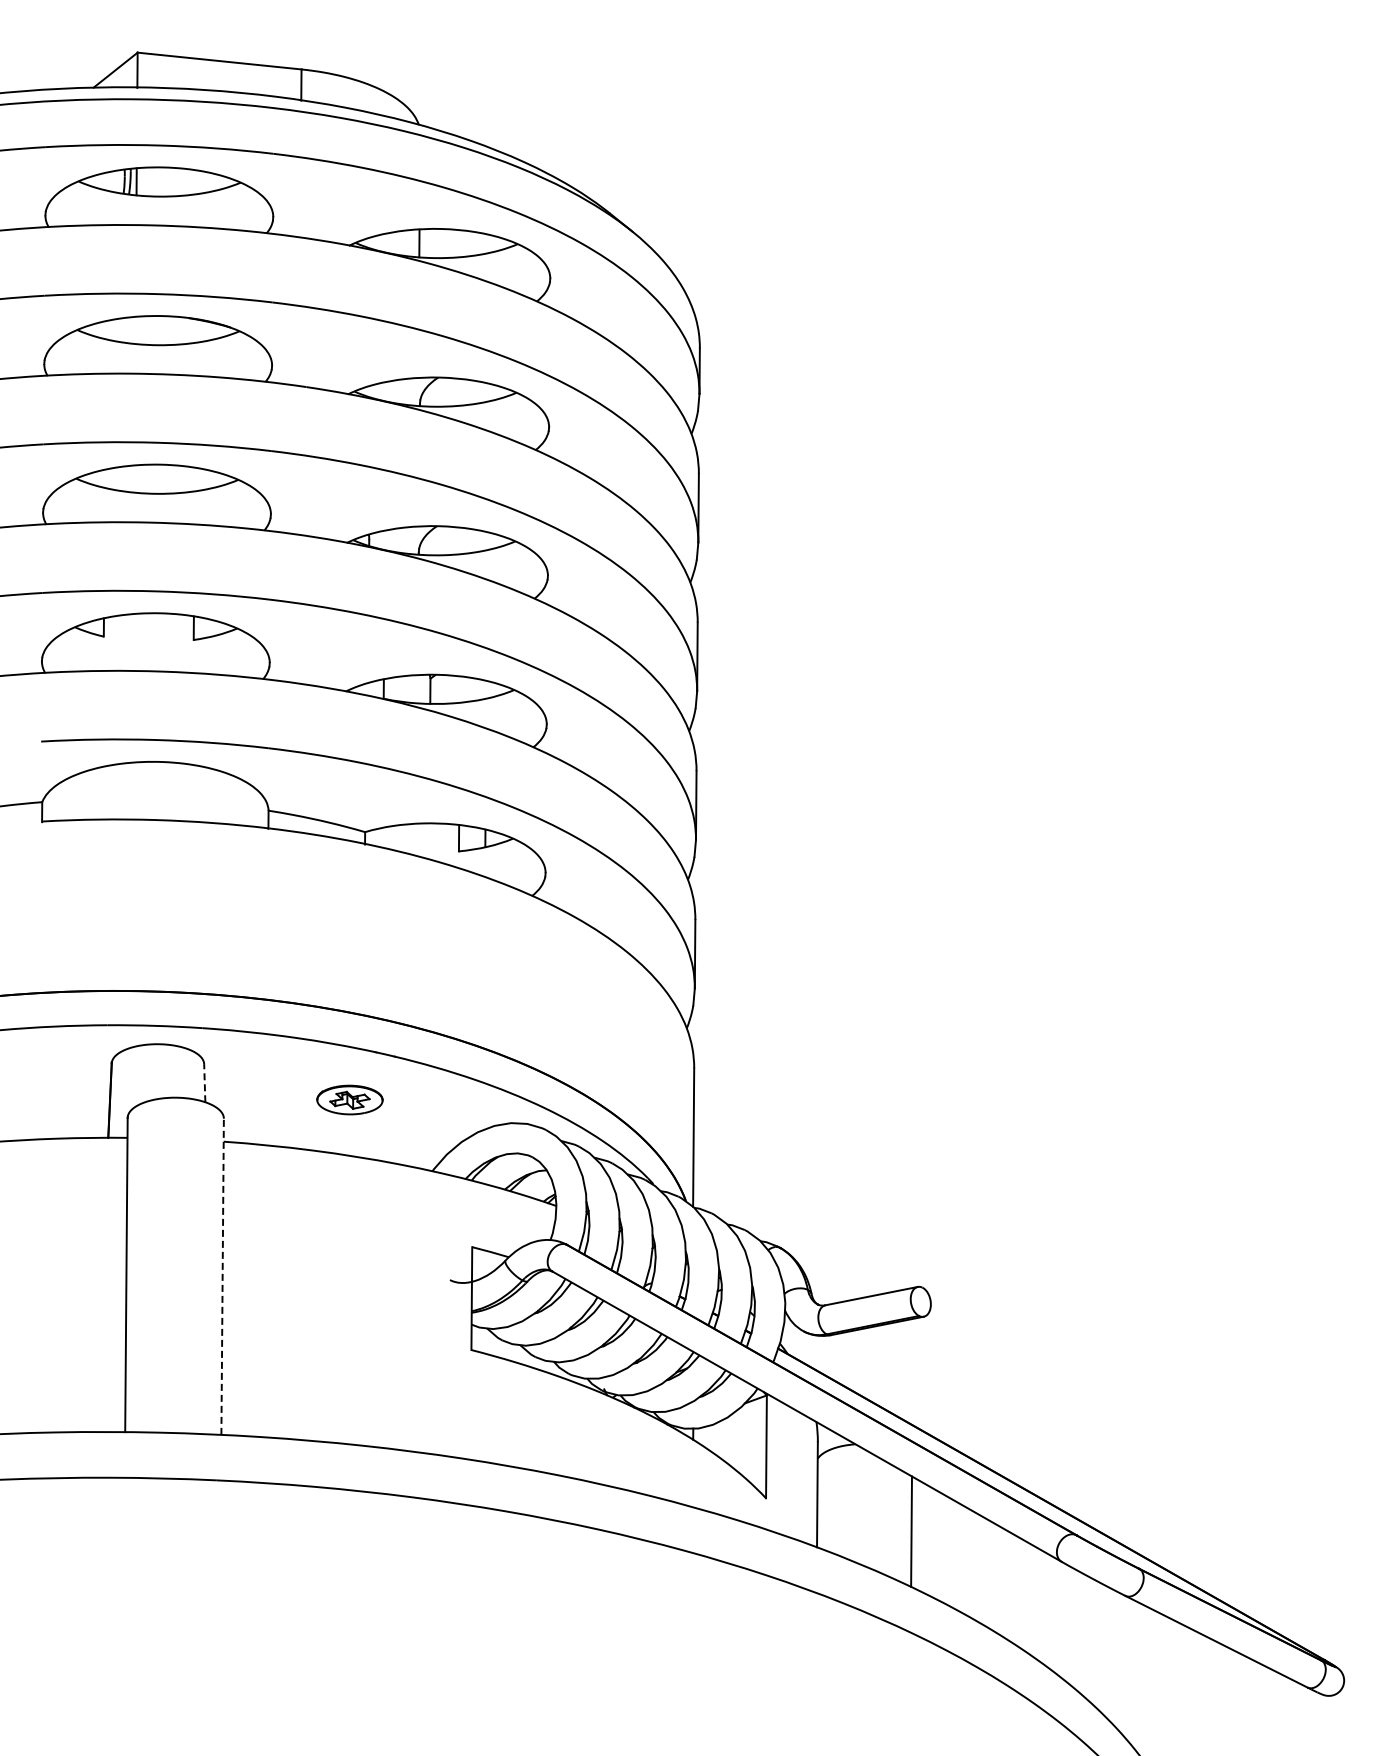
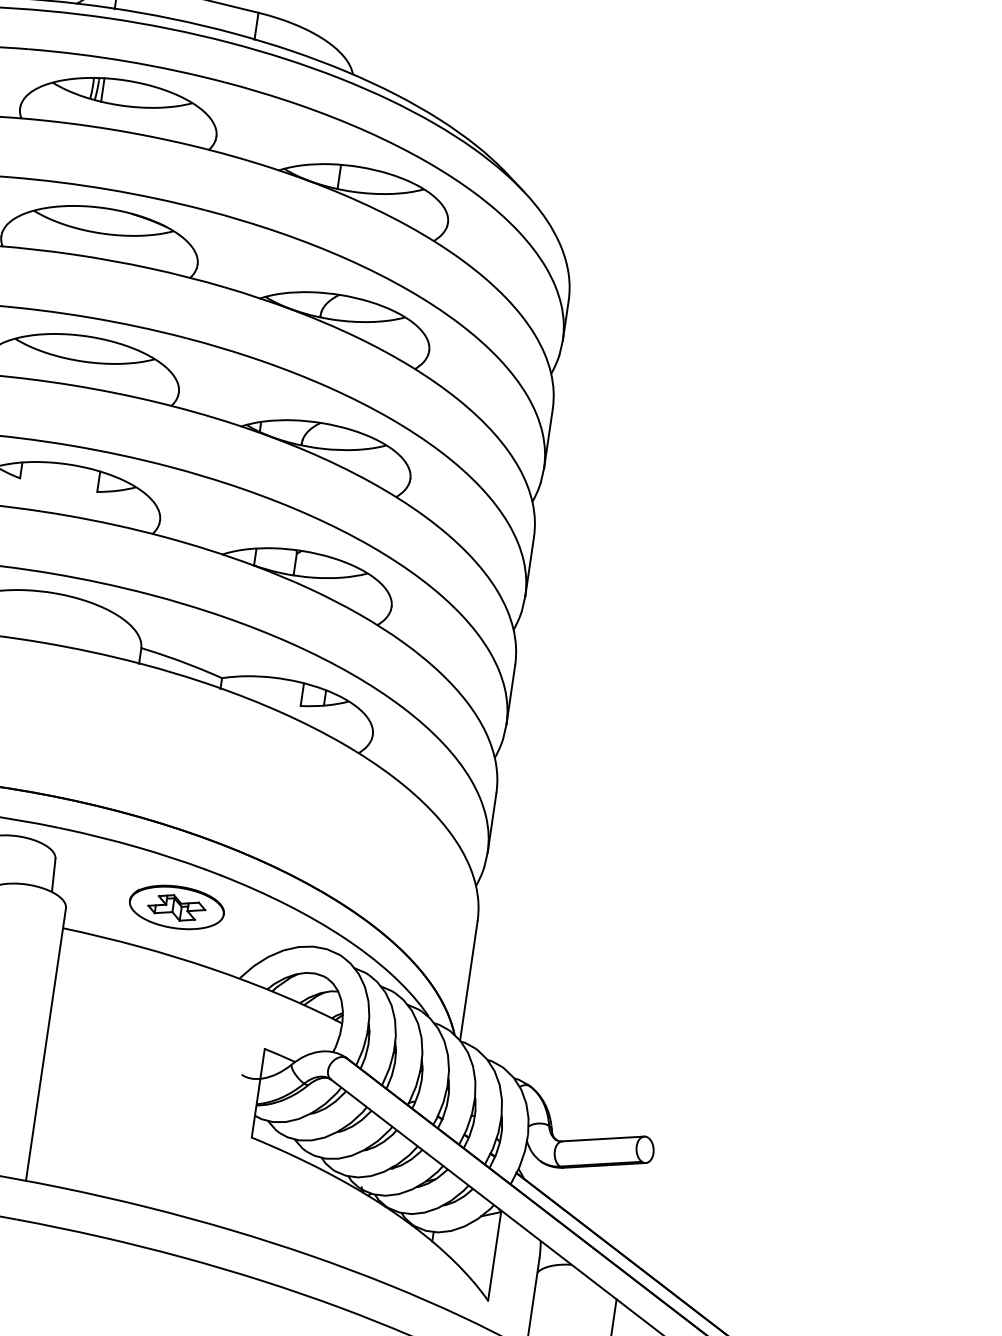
line: (204, 1082) -> (53, 874), dashed -> solid
part: (349, 1099) -> (176, 906), size x1.67
line: (222, 1276) -> (45, 1044), dashed -> solid

